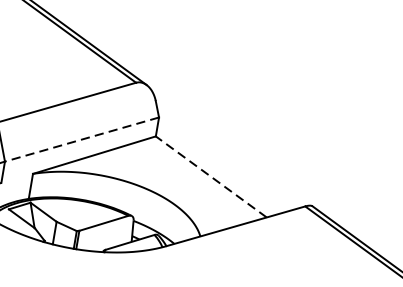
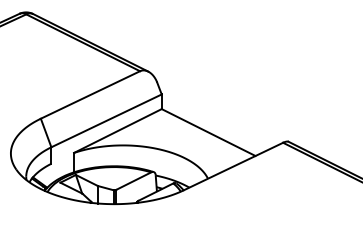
line: (81, 140) -> (106, 121), dashed -> solid
line: (211, 176) -> (208, 132), dashed -> solid

